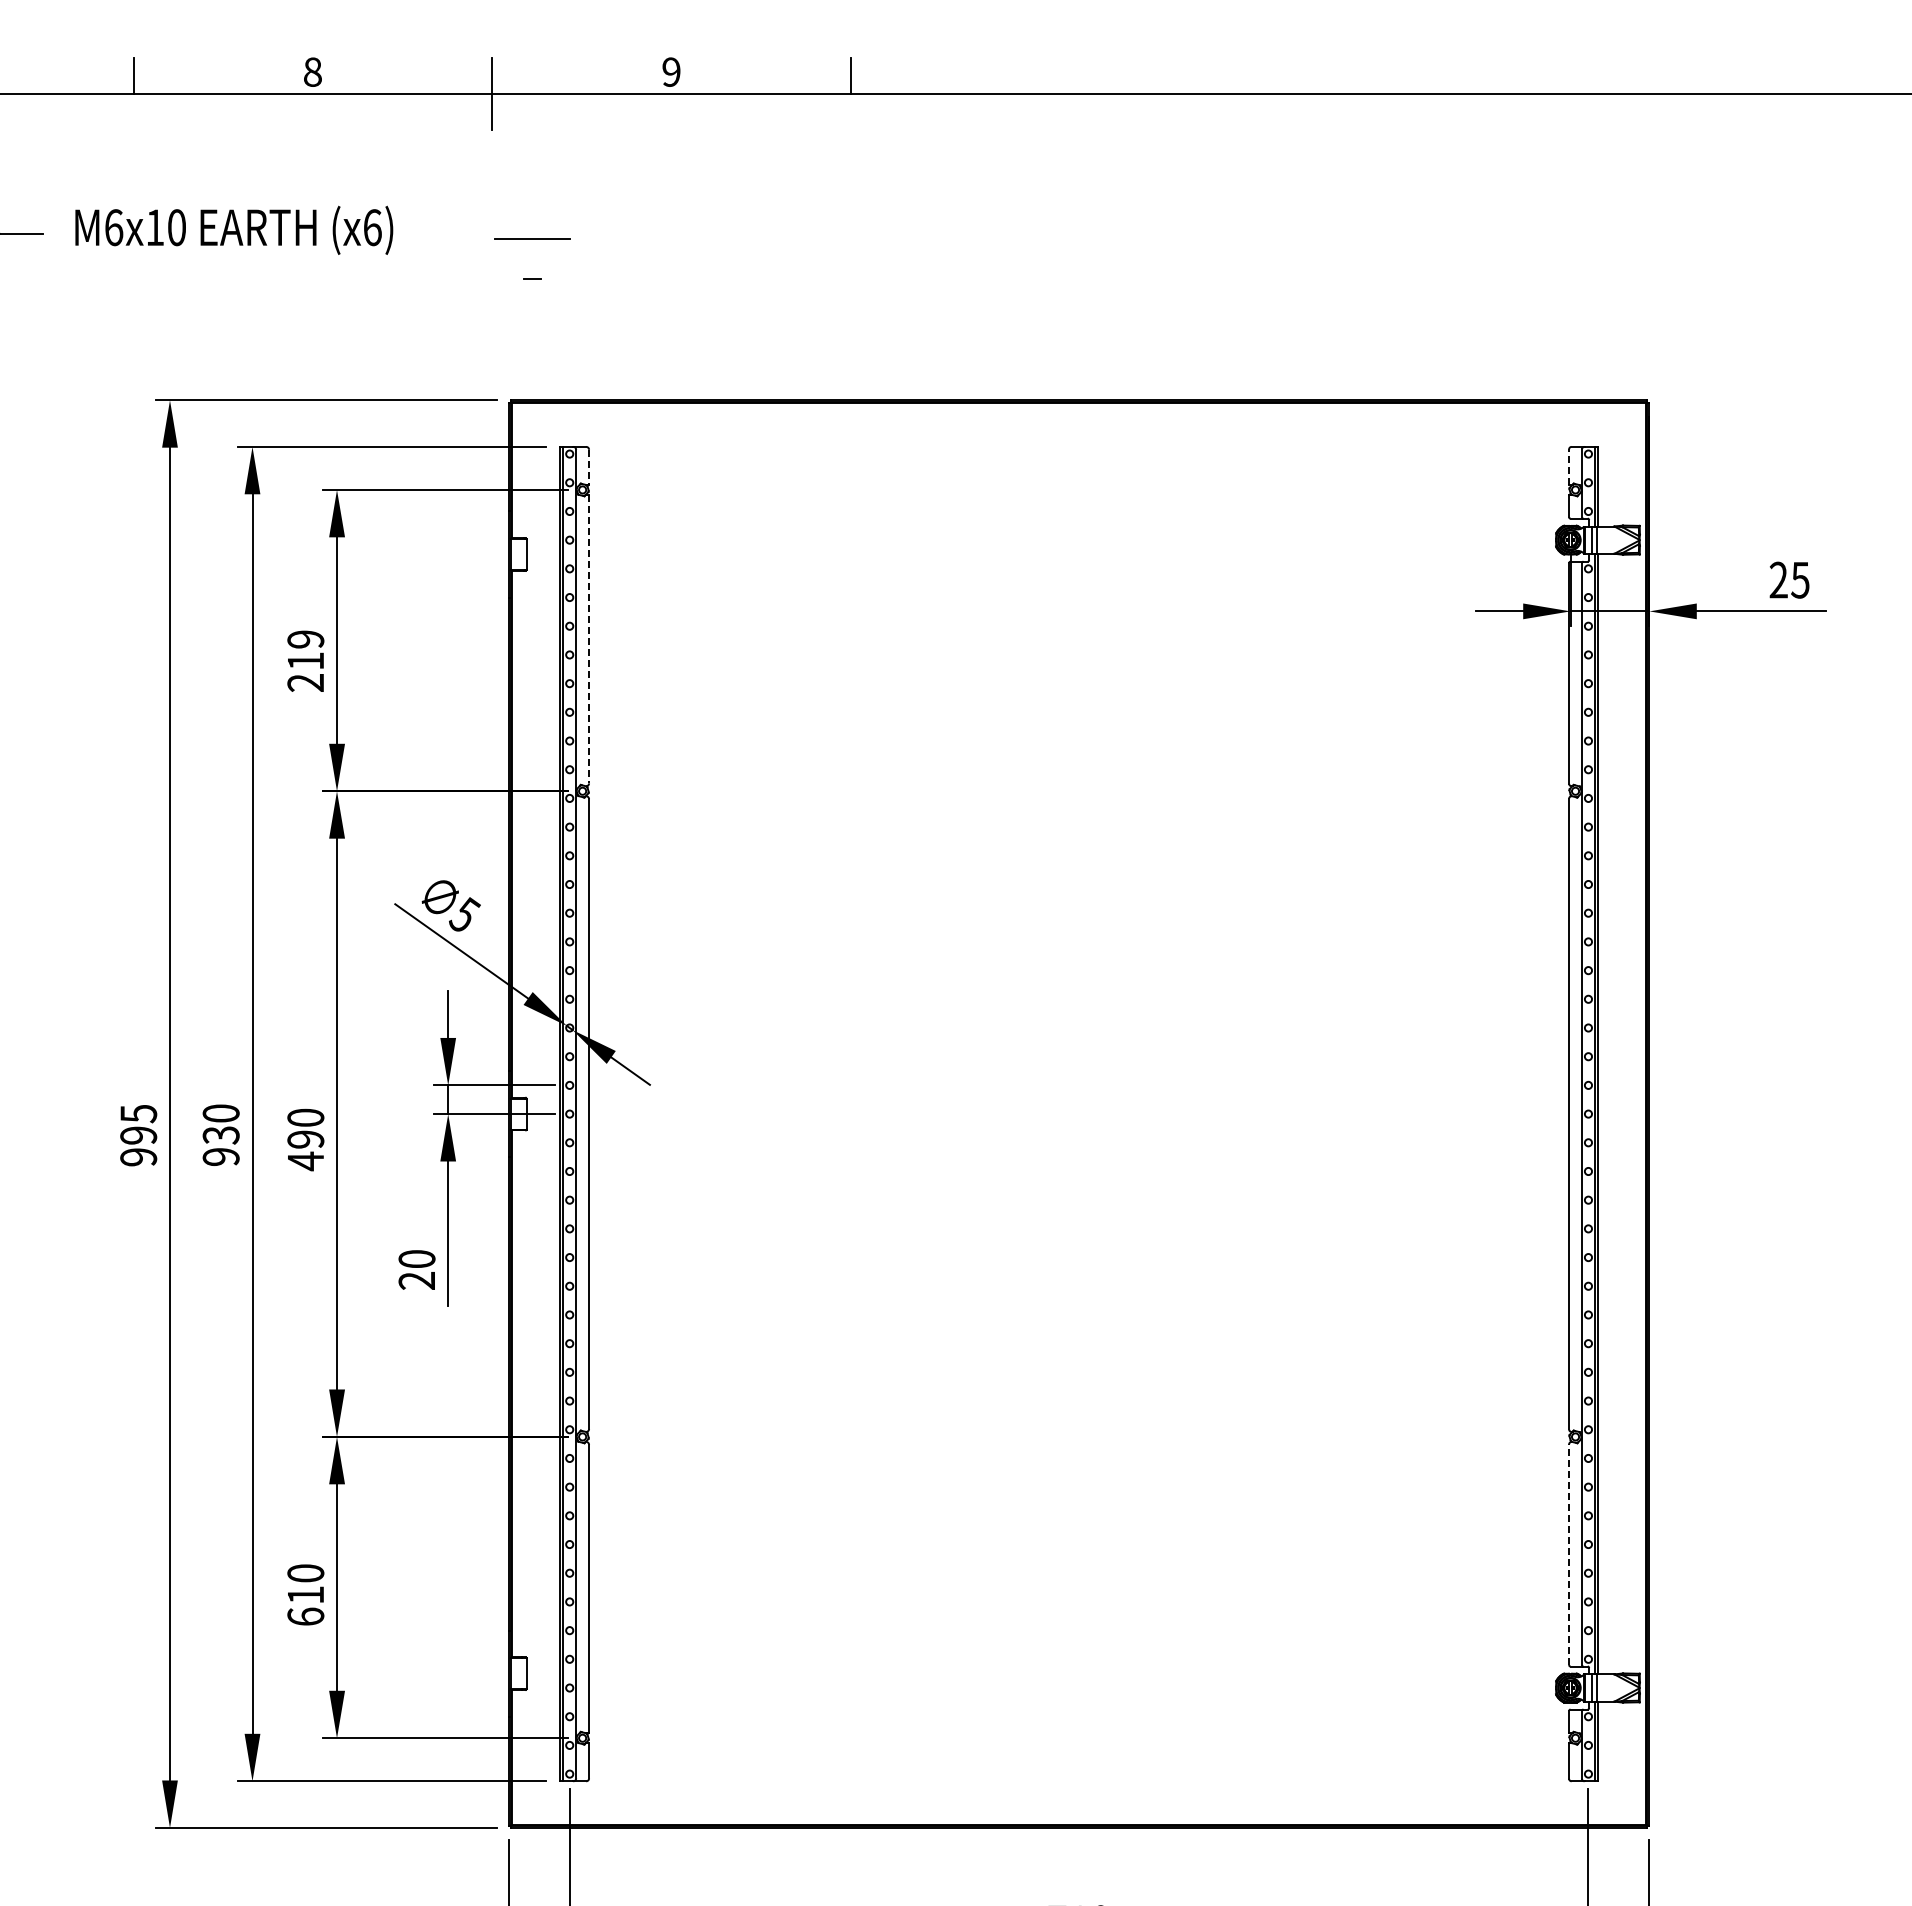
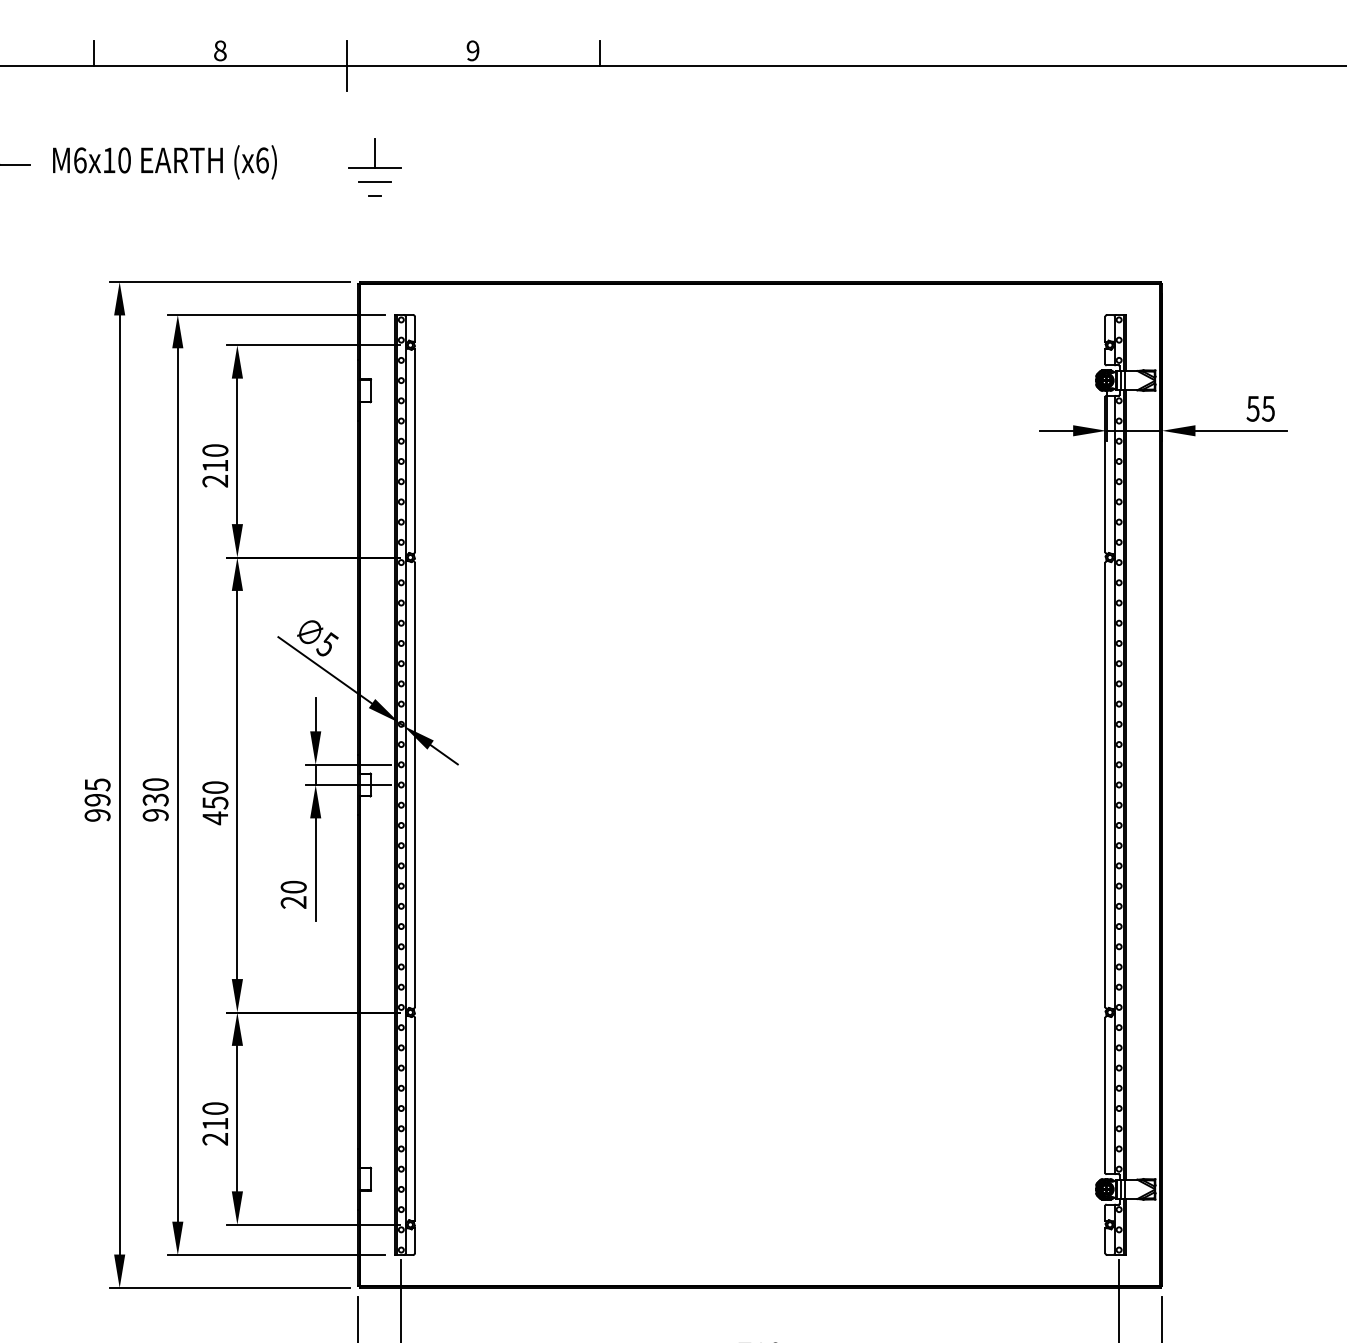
line: (532, 218) -> (375, 153), added
line: (532, 258) -> (375, 182), added
line: (589, 467) -> (415, 329), dashed -> solid
line: (1569, 467) -> (1105, 329), dashed -> solid
text: (1778, 579) -> (1253, 408), 25 -> 55
text: (305, 639) -> (215, 450), 219 -> 210
line: (589, 639) -> (415, 450), dashed -> solid
text: (305, 1139) -> (215, 802), 490 -> 450
line: (1569, 1554) -> (1105, 1095), dashed -> solid
text: (305, 1616) -> (215, 1139), 610 -> 210

